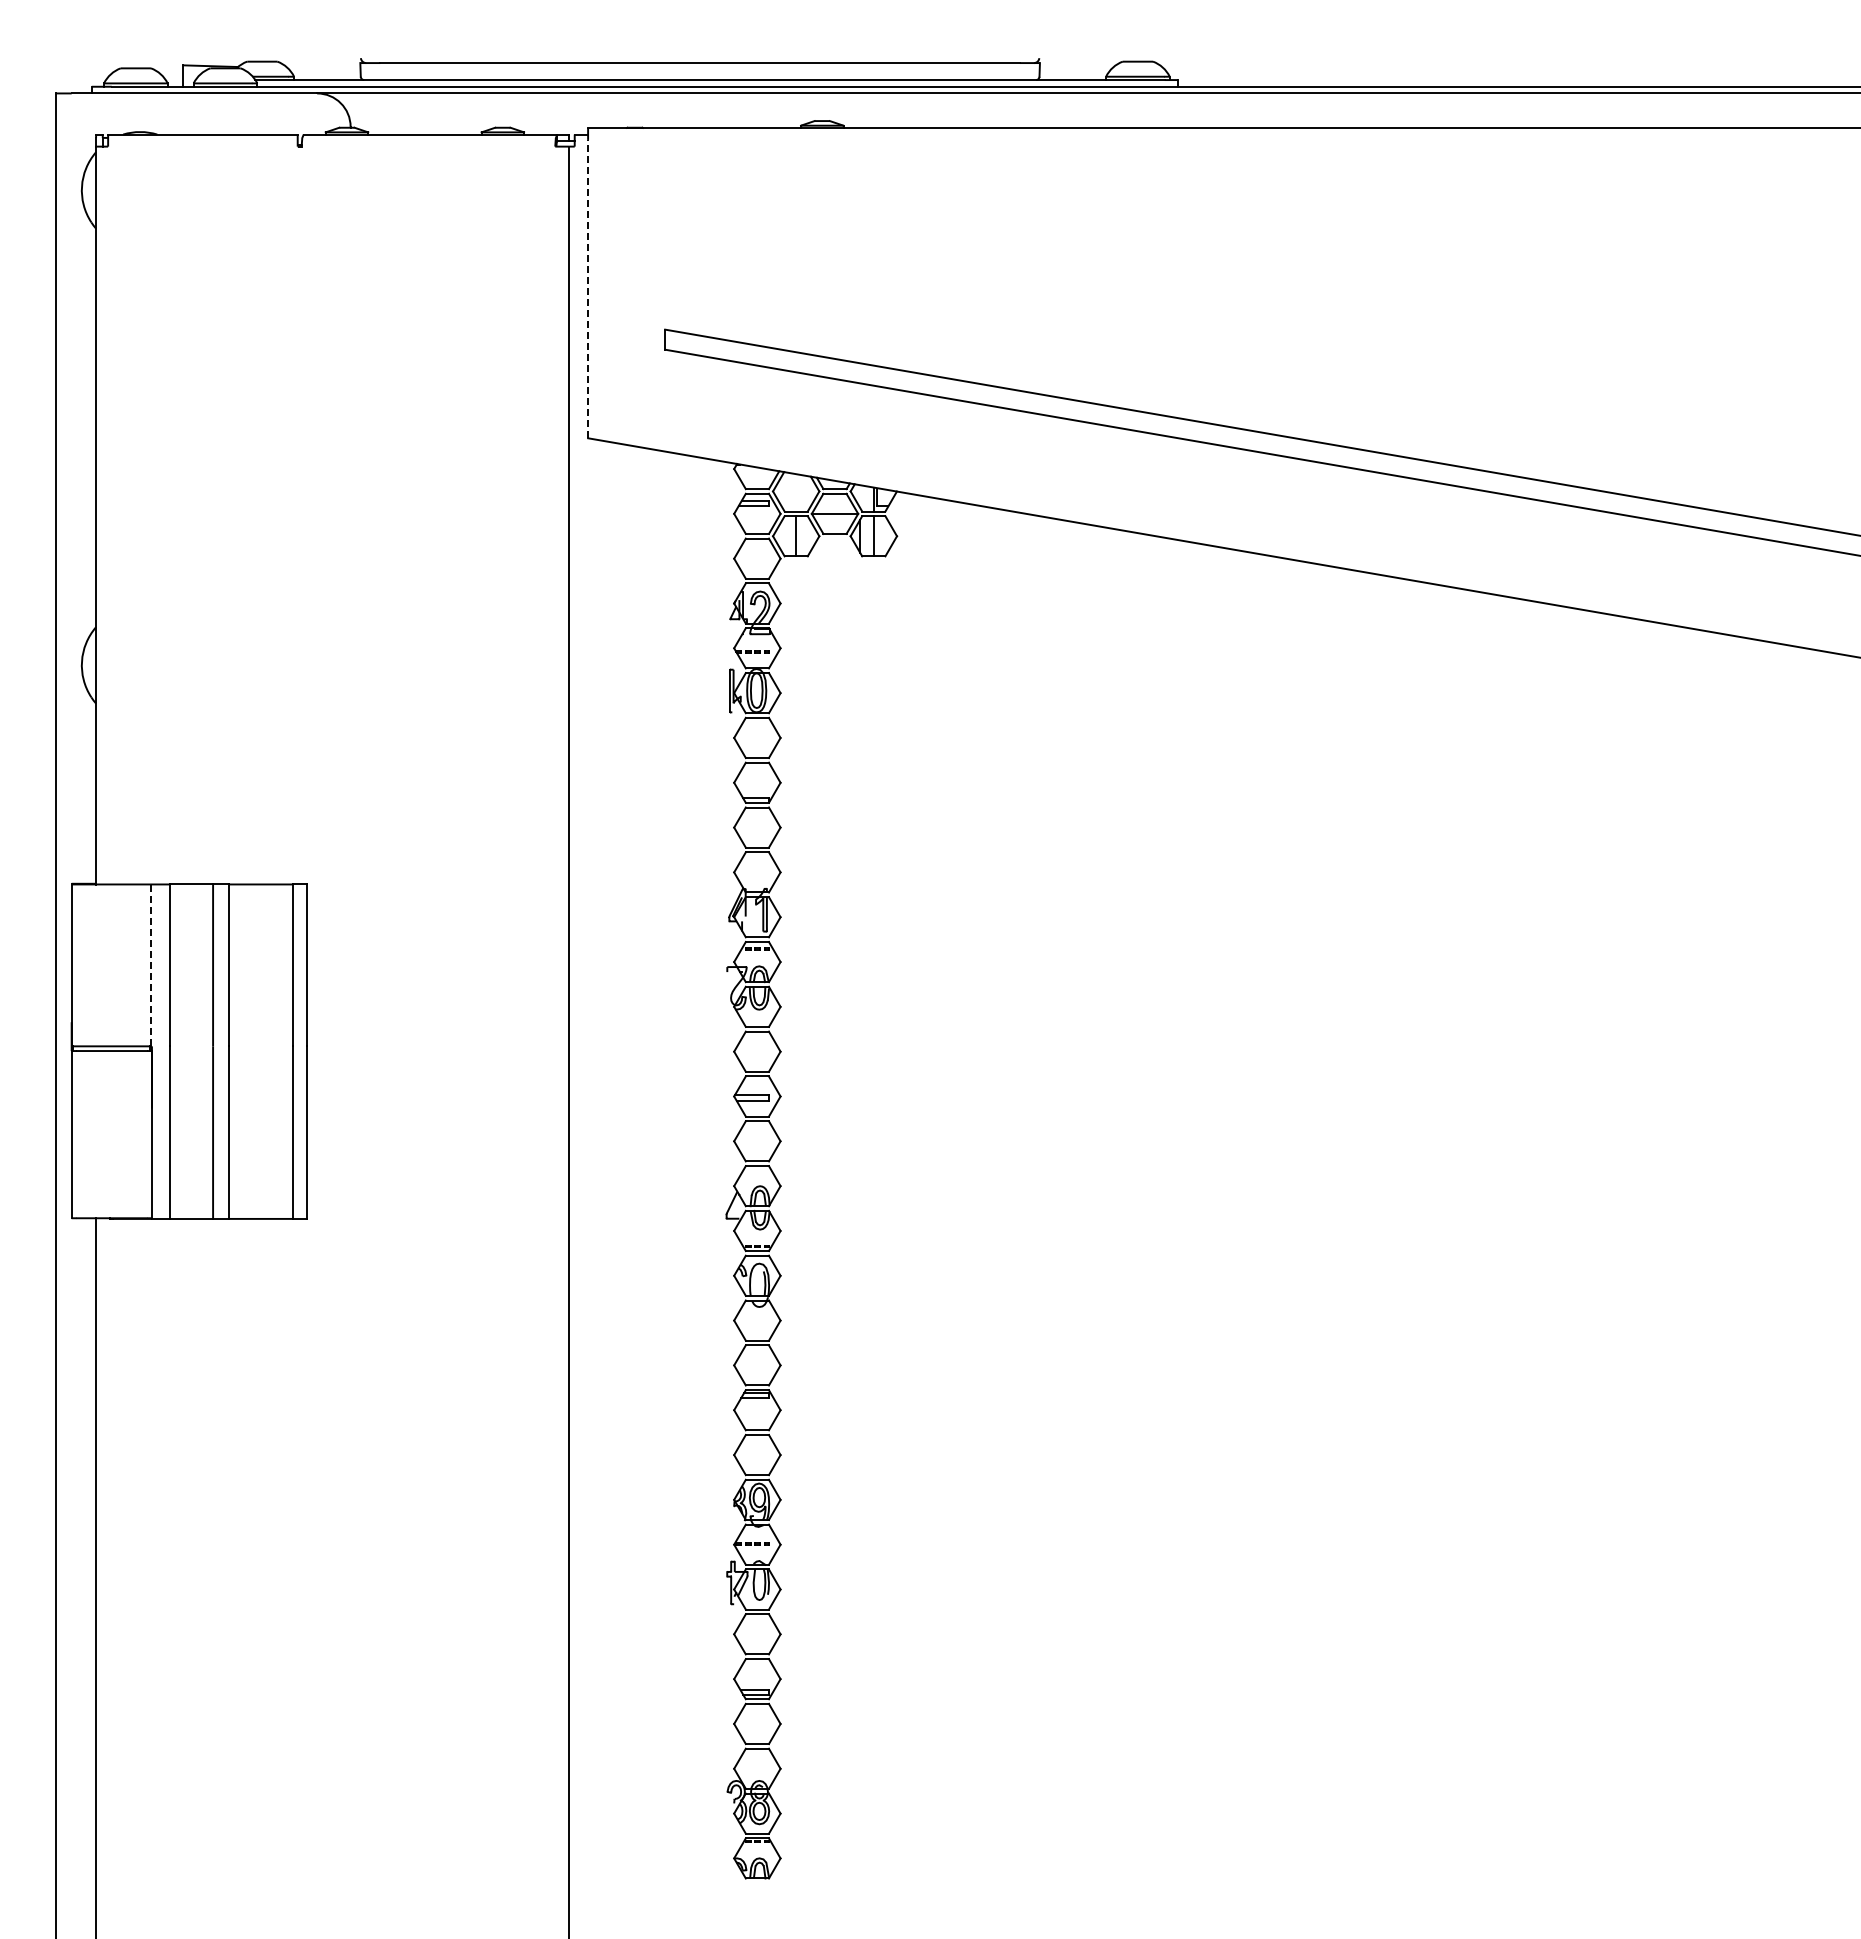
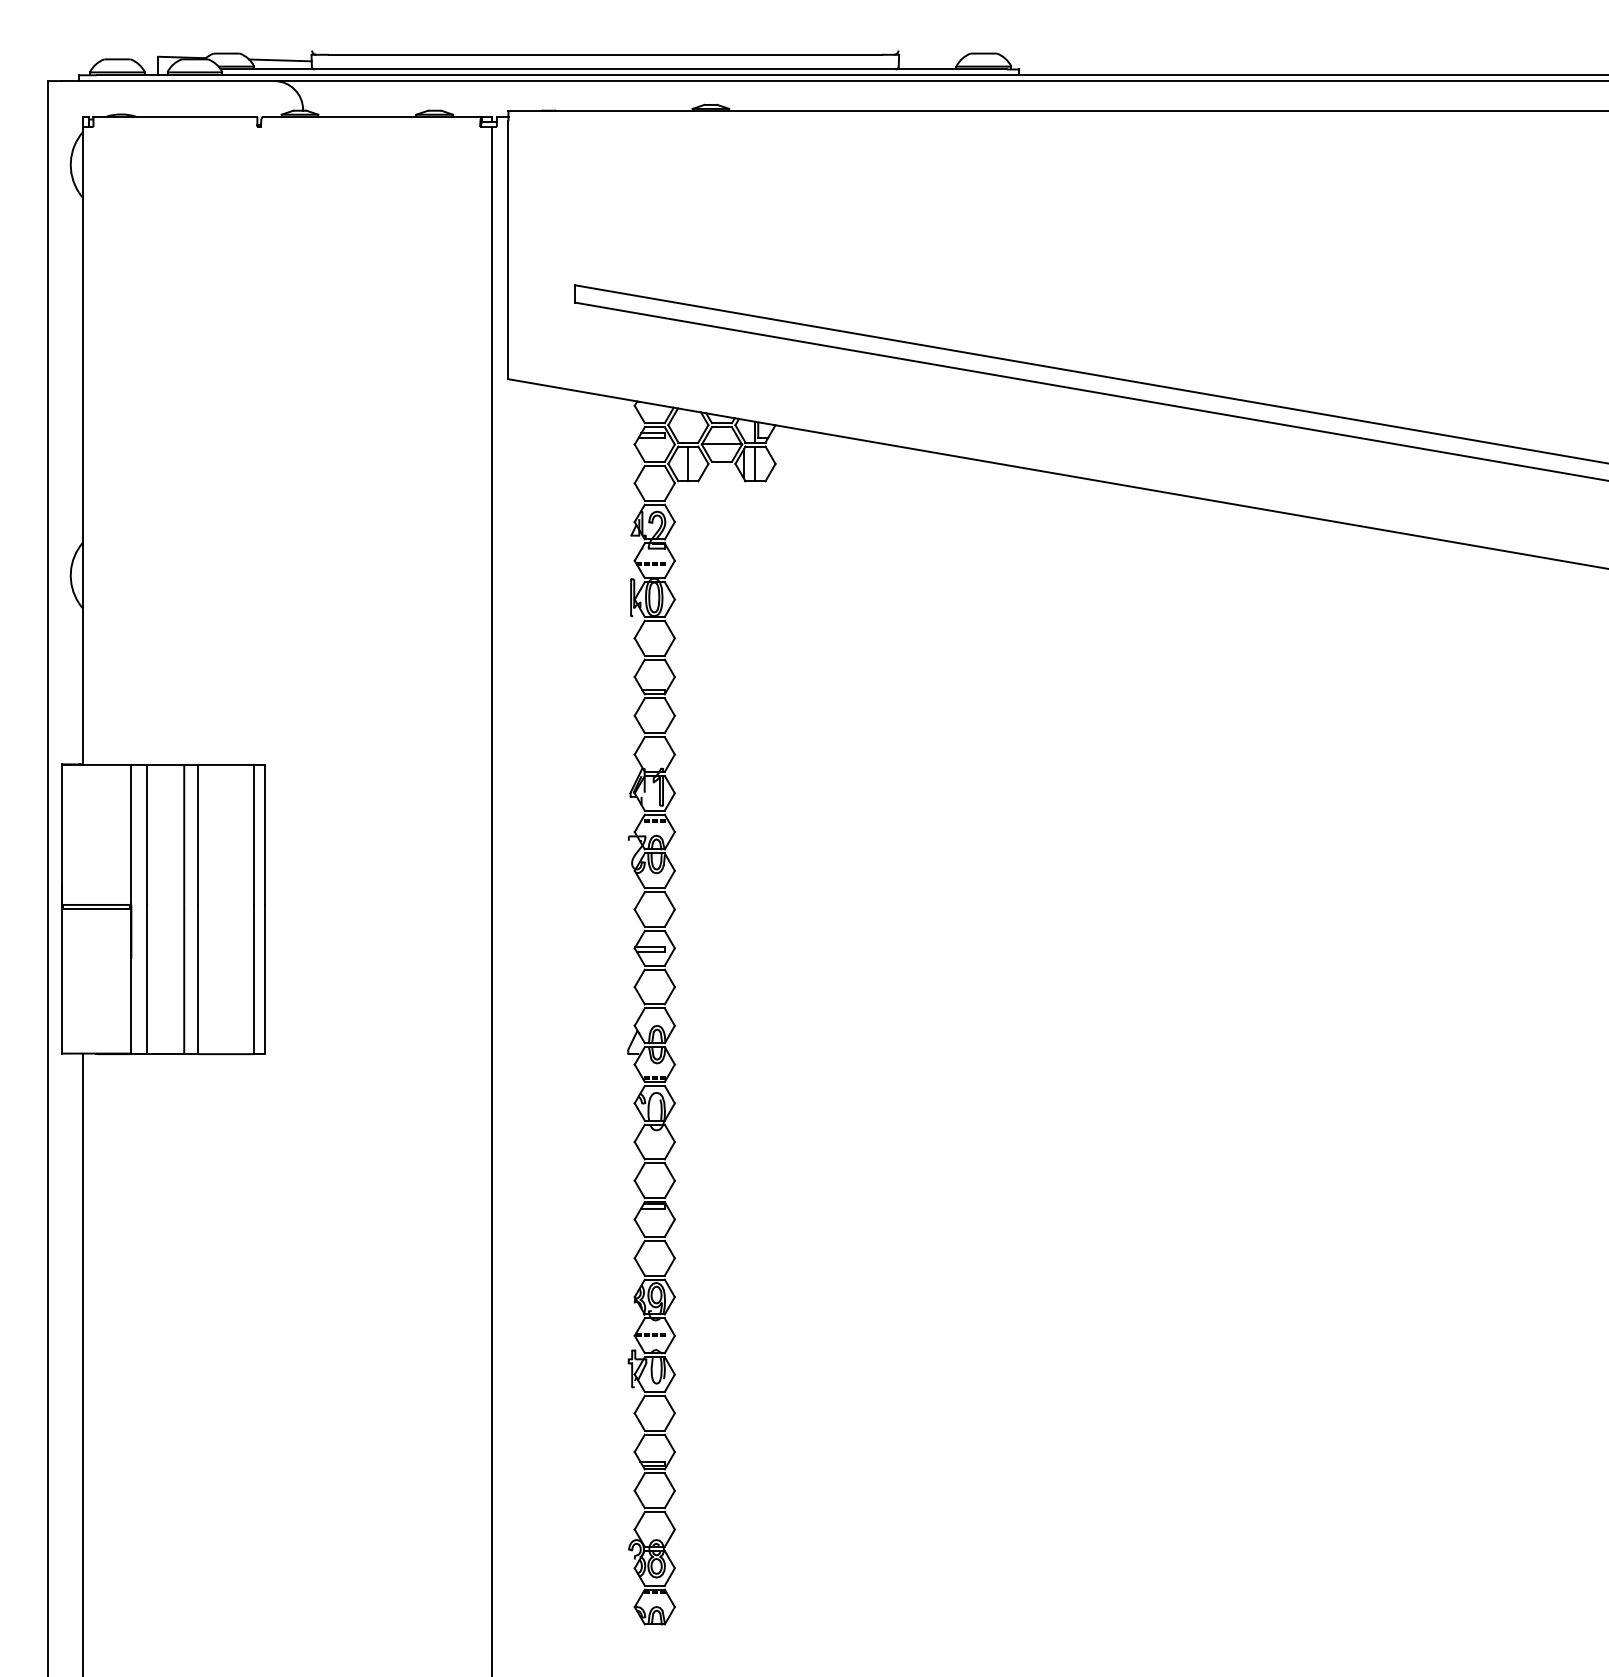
line: (324, 69) -> (280, 60), added
line: (588, 288) -> (508, 249), dashed -> solid
line: (150, 965) -> (130, 835), dashed -> solid

